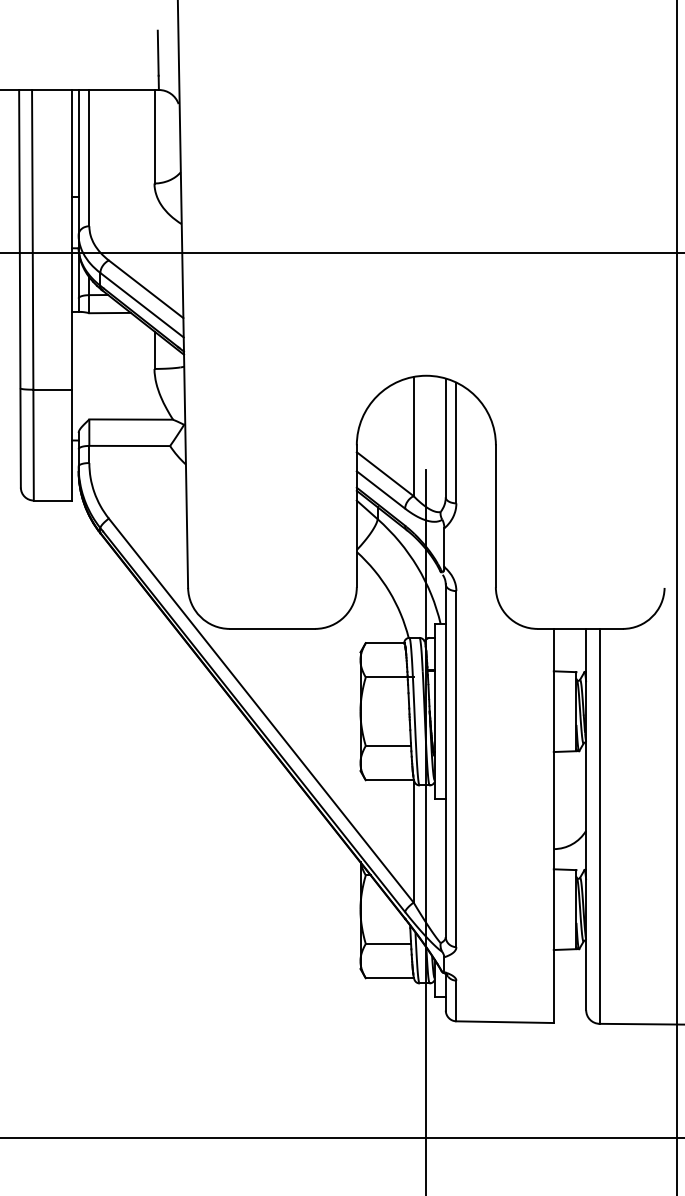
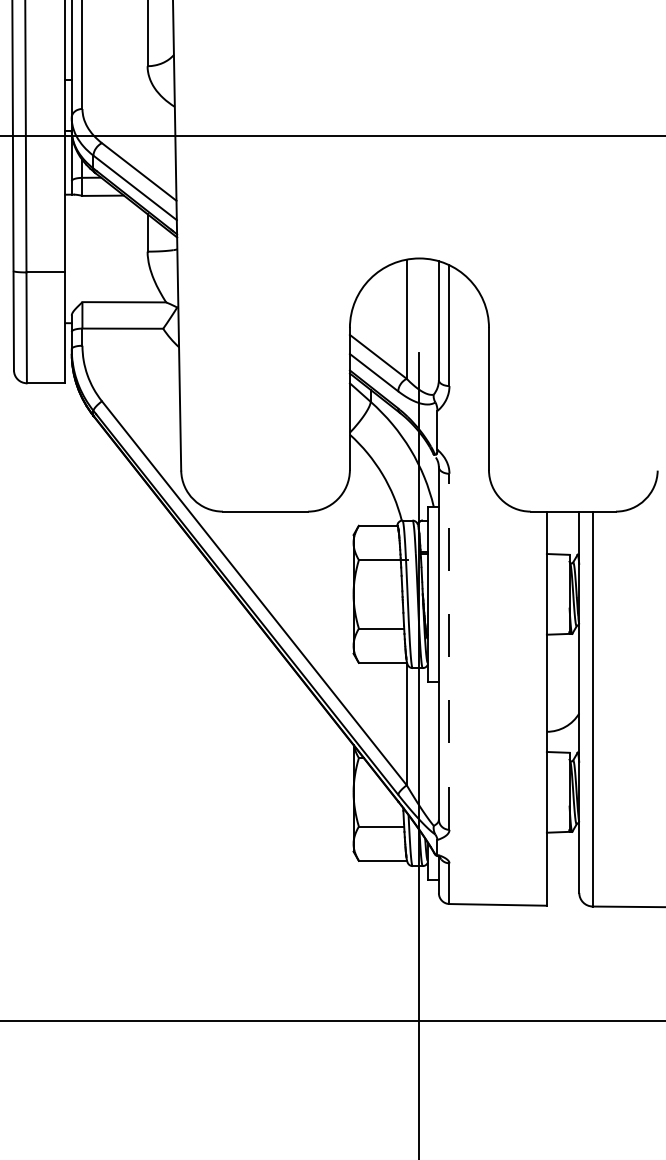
line: (456, 768) -> (449, 651), solid -> dashed

